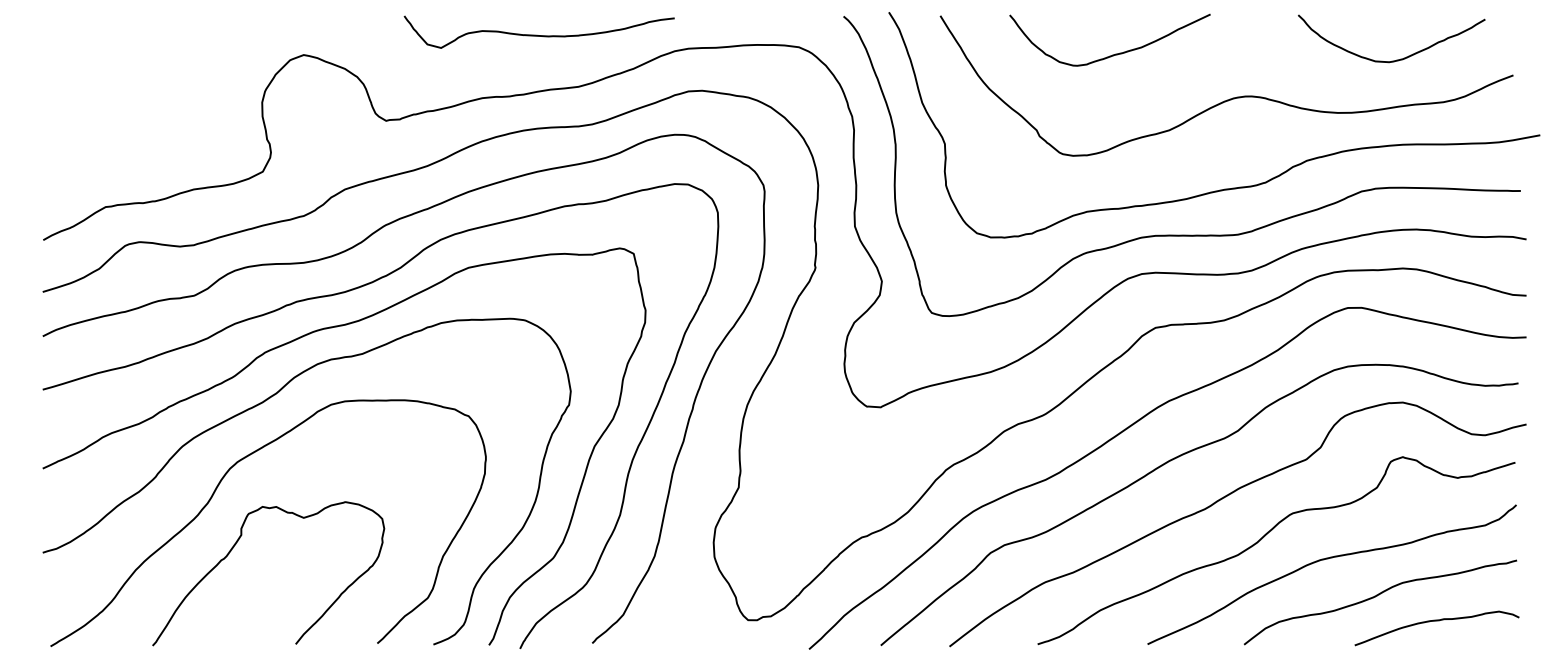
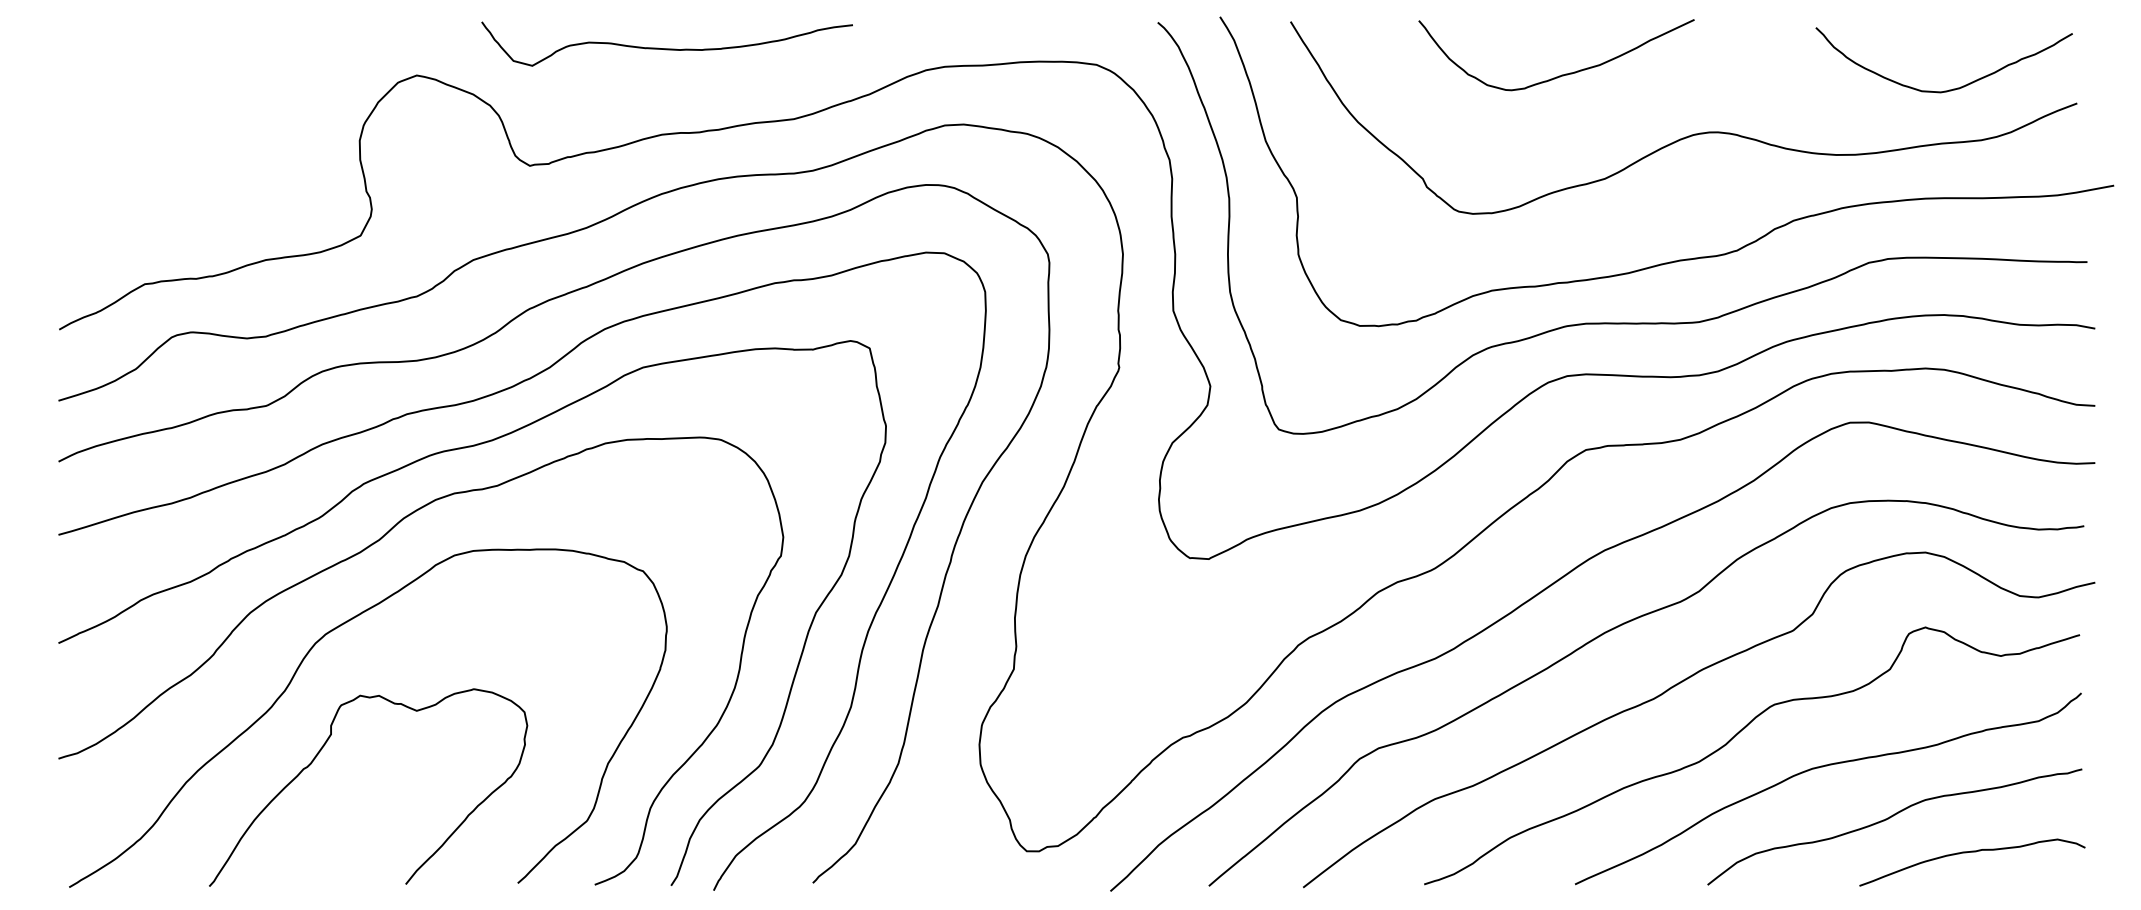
curve: (538, 35) -> (666, 48), moved
curve: (1113, 54) -> (1561, 74), moved
curve: (1395, 60) -> (1949, 89), moved

